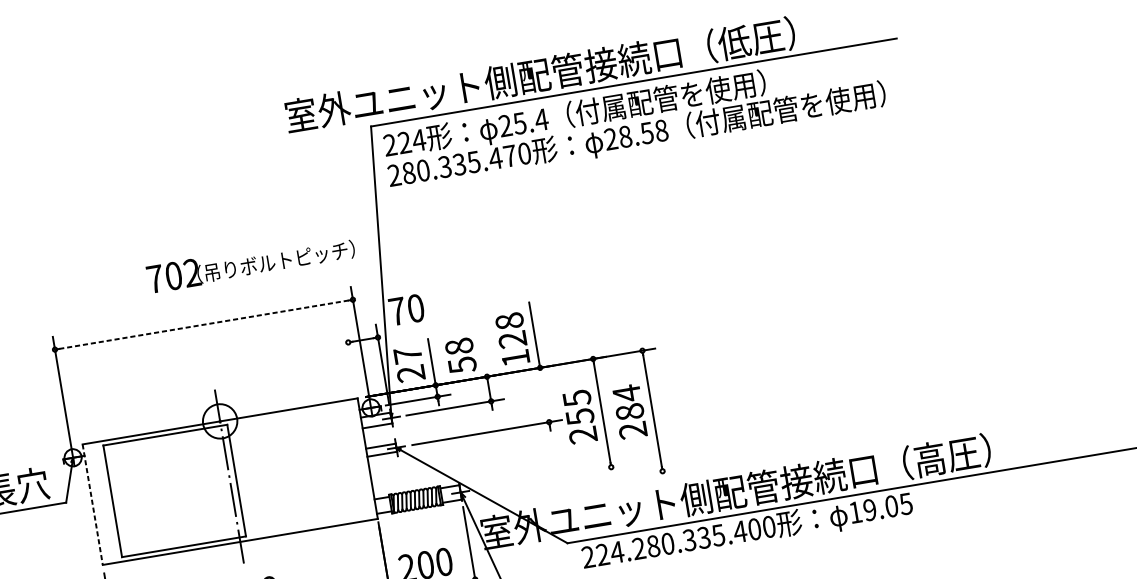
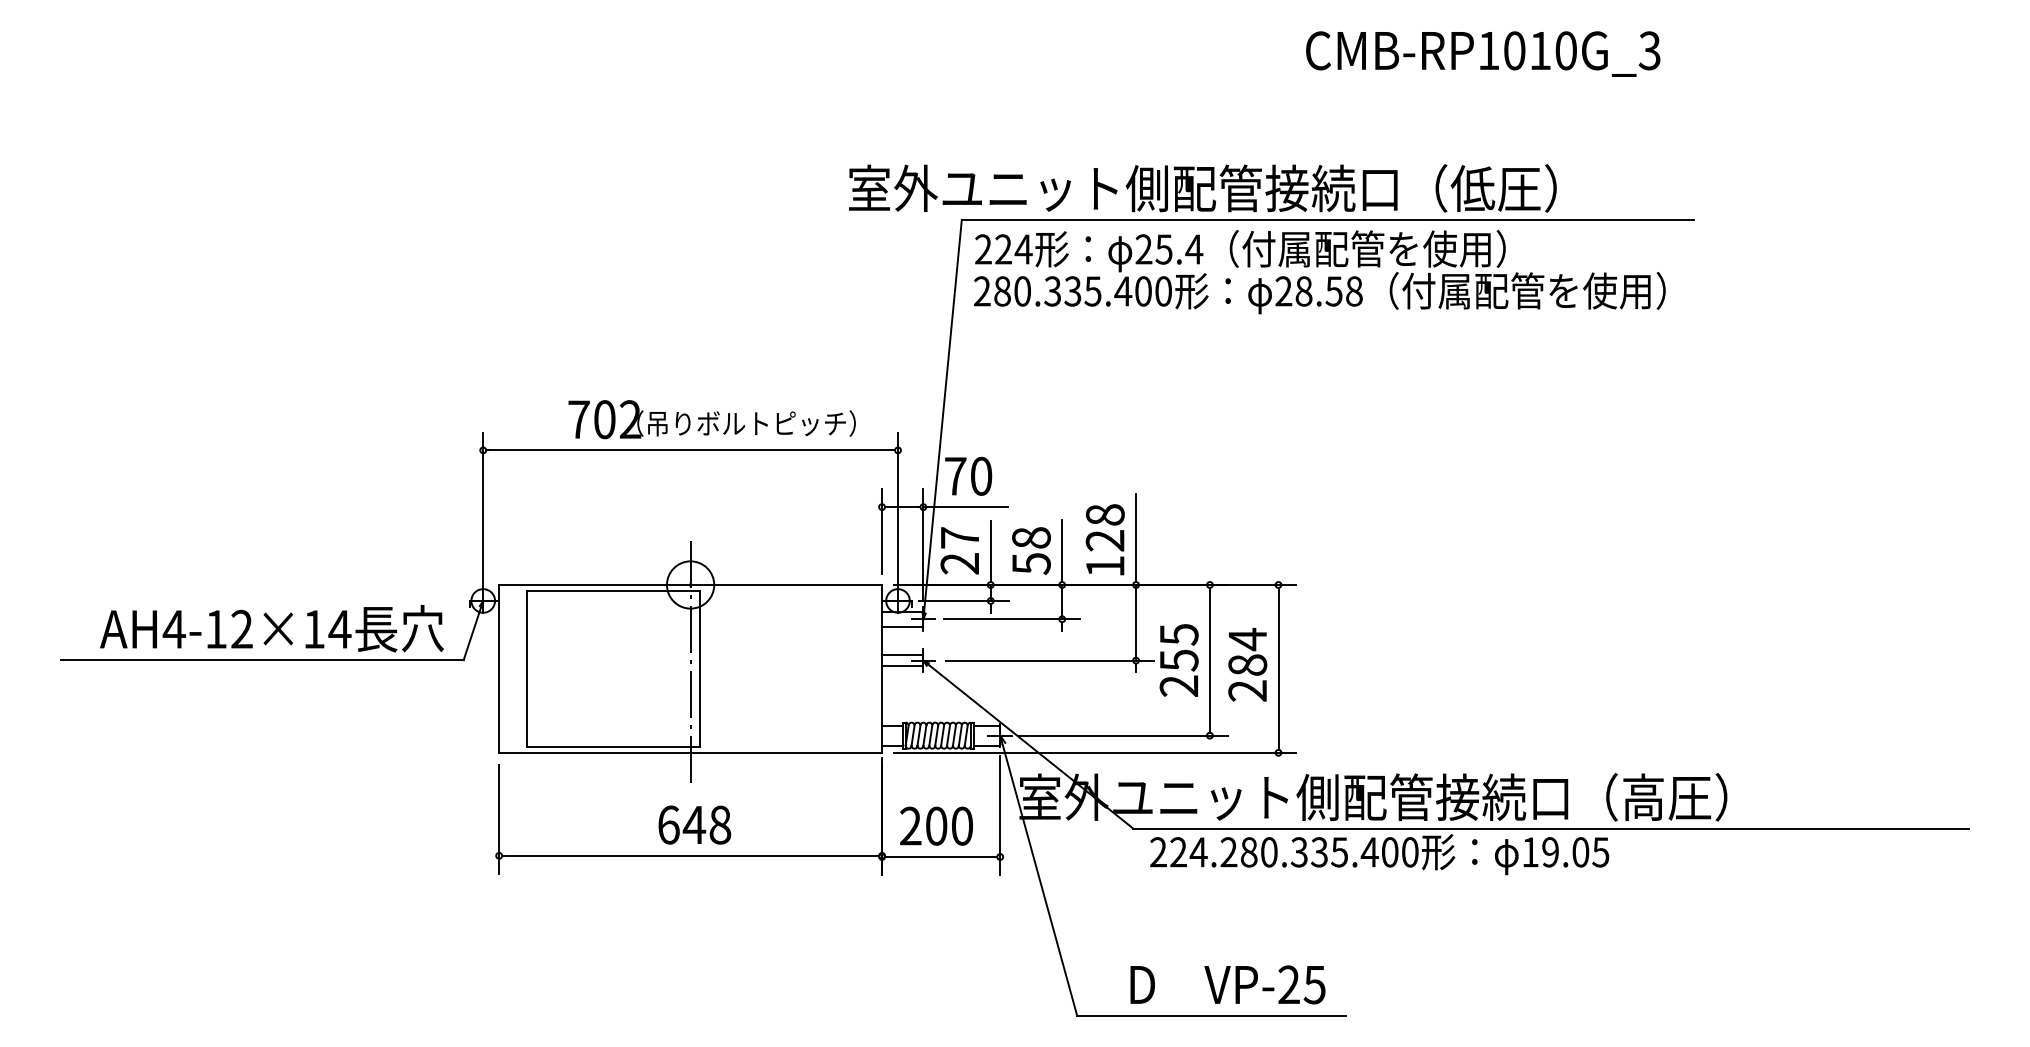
text: (510, 156) -> (1143, 291), 280.335.470 -> 280.335.400
text: (250, 263) -> (711, 419), moved
line: (203, 324) -> (690, 450), dashed -> solid
line: (408, 332) -> (965, 507), added
line: (483, 352) -> (1062, 551), added
line: (351, 359) -> (882, 531), added
line: (544, 394) -> (1136, 622), added
line: (549, 477) -> (1123, 735), added
line: (530, 493) -> (1094, 752), added
line: (92, 504) -> (499, 668), dashed -> solid

